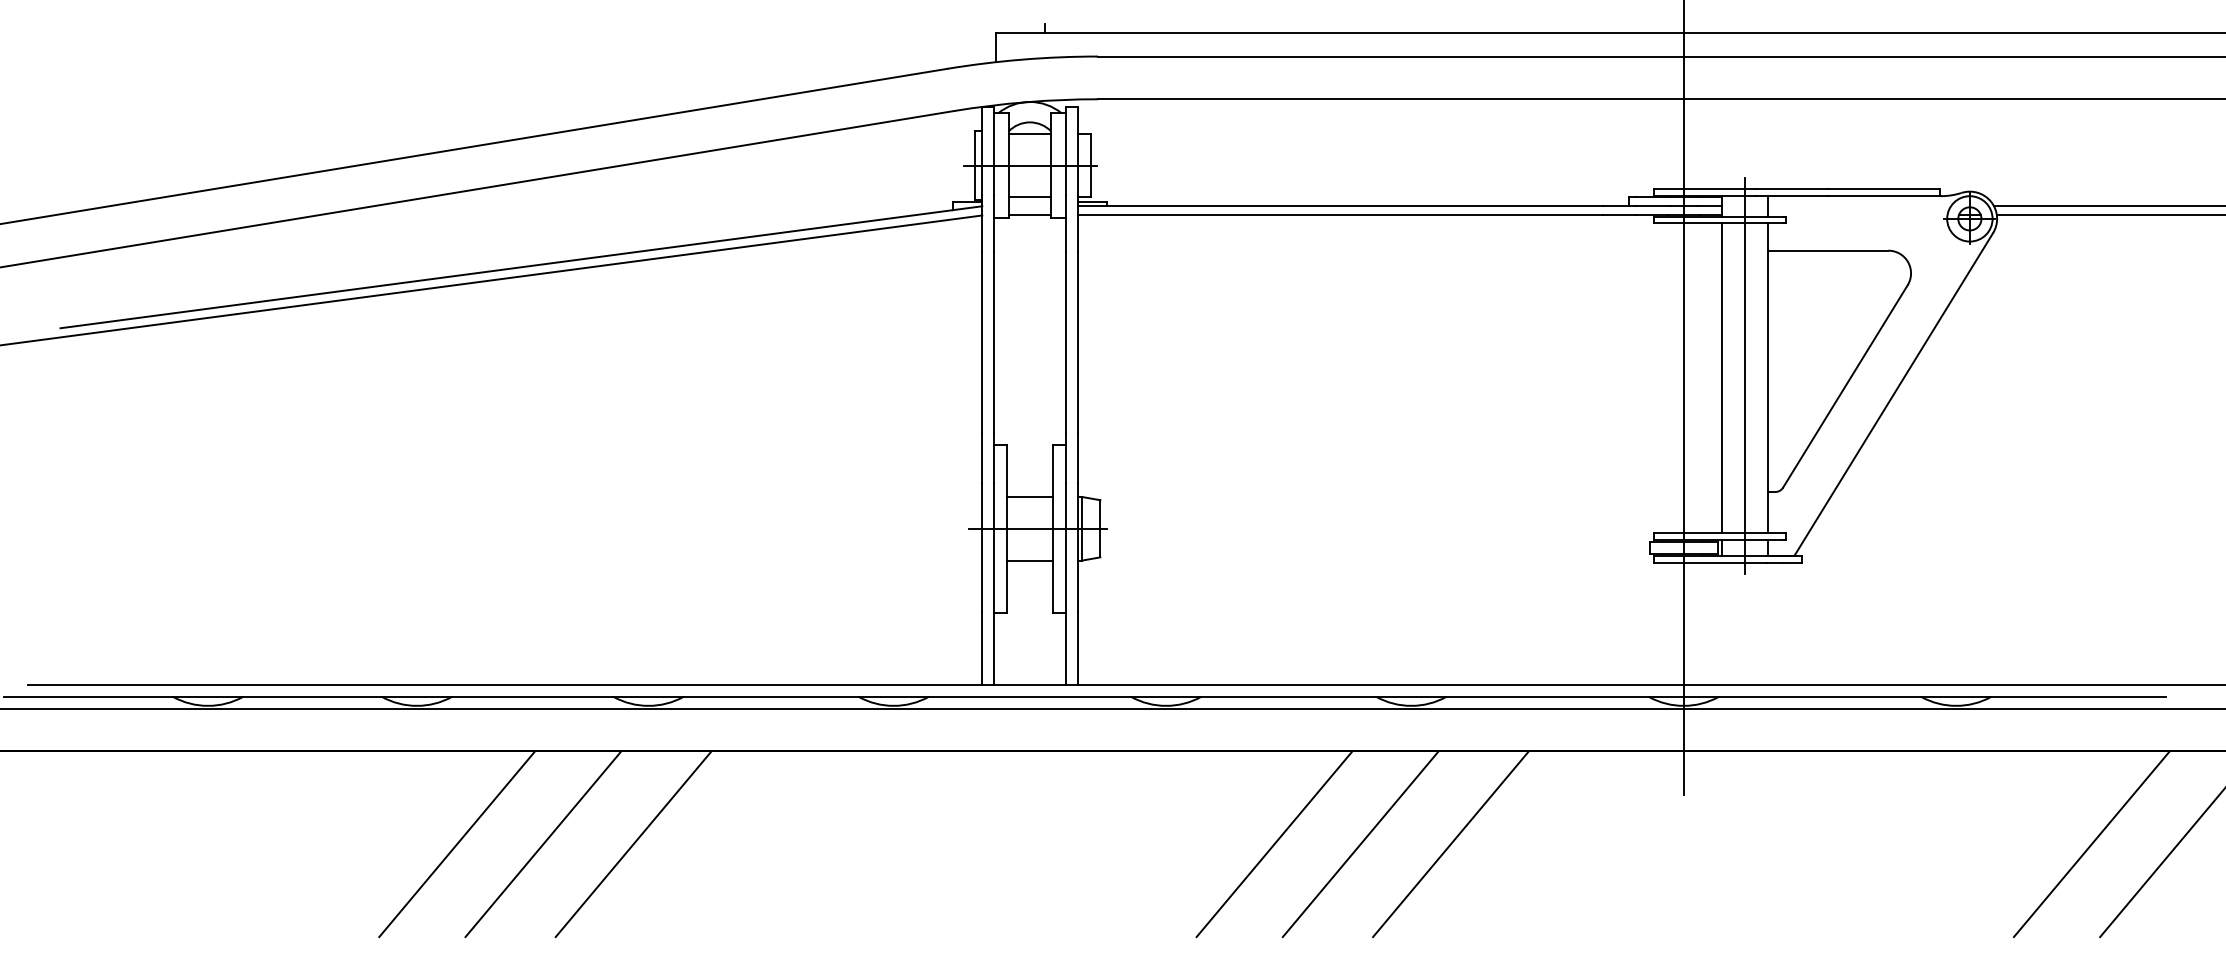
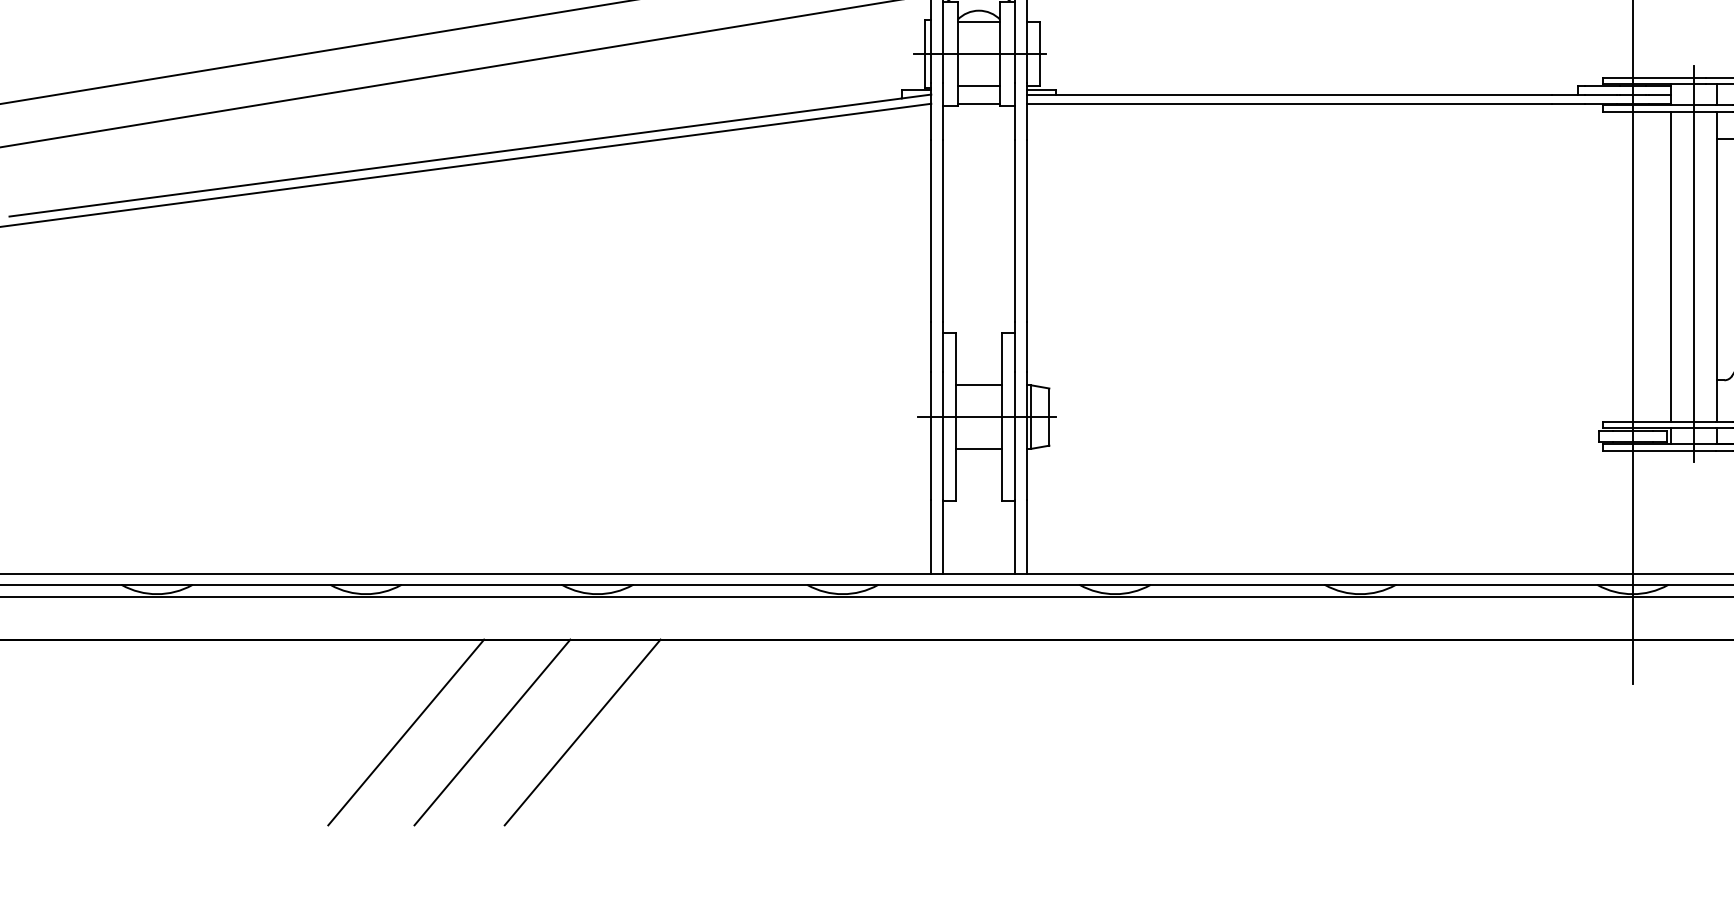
line: (1274, 844) -> (1223, 732), removed
line: (1360, 844) -> (1309, 732), removed
line: (1450, 844) -> (1399, 732), removed

